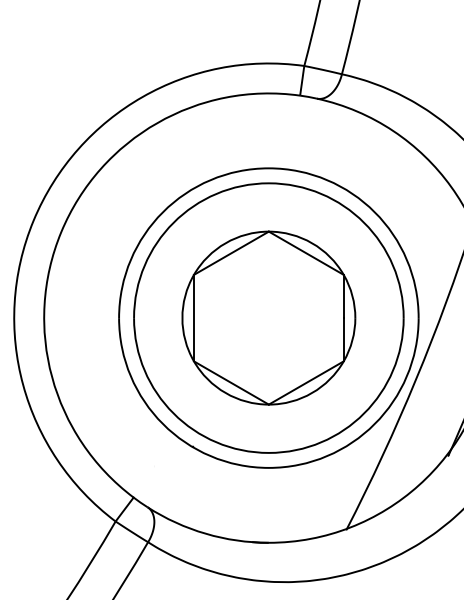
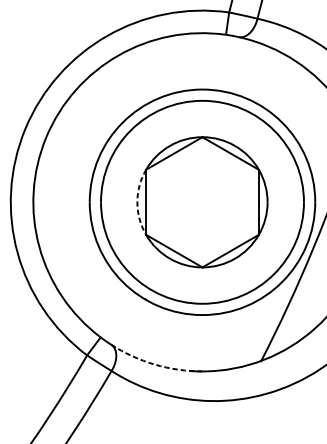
arc: (182, 318) -> (137, 202), solid -> dashed
arc: (205, 533) -> (154, 364), solid -> dashed

